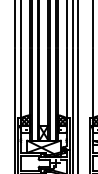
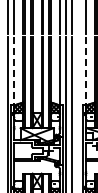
line: (21, 84) -> (14, 71), solid -> dashed
line: (93, 84) -> (86, 71), solid -> dashed

